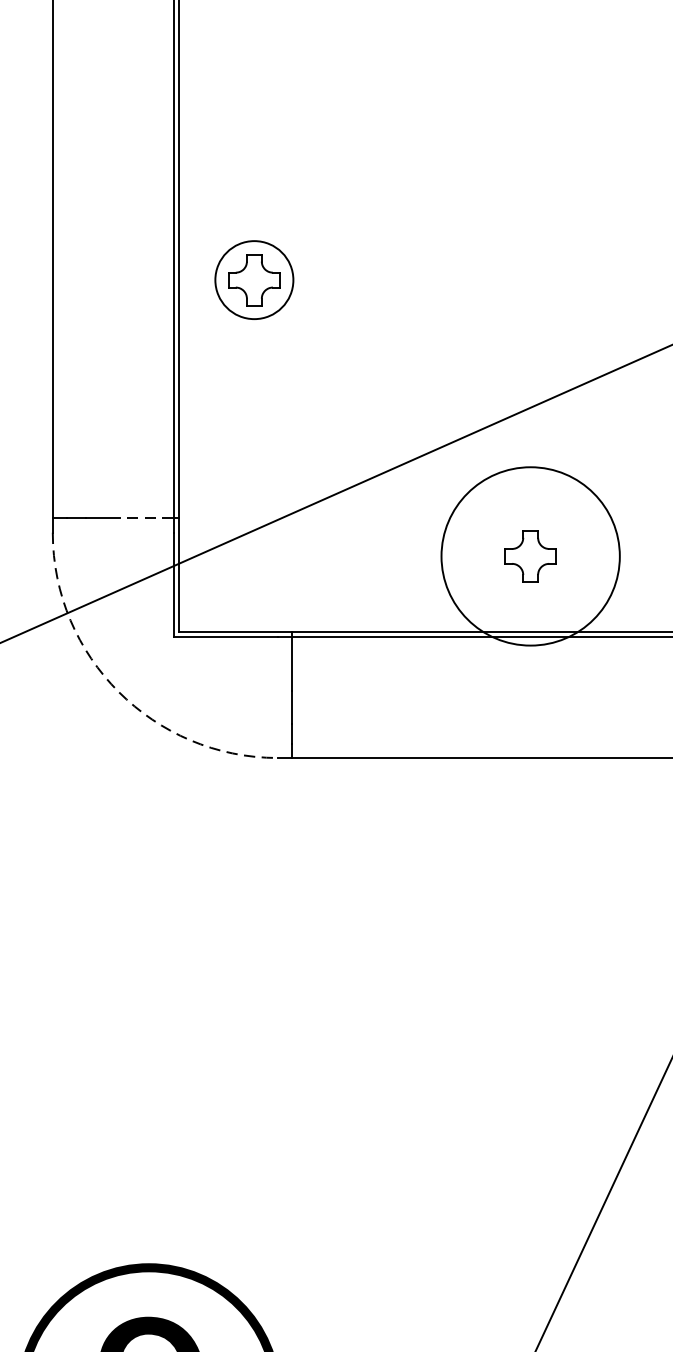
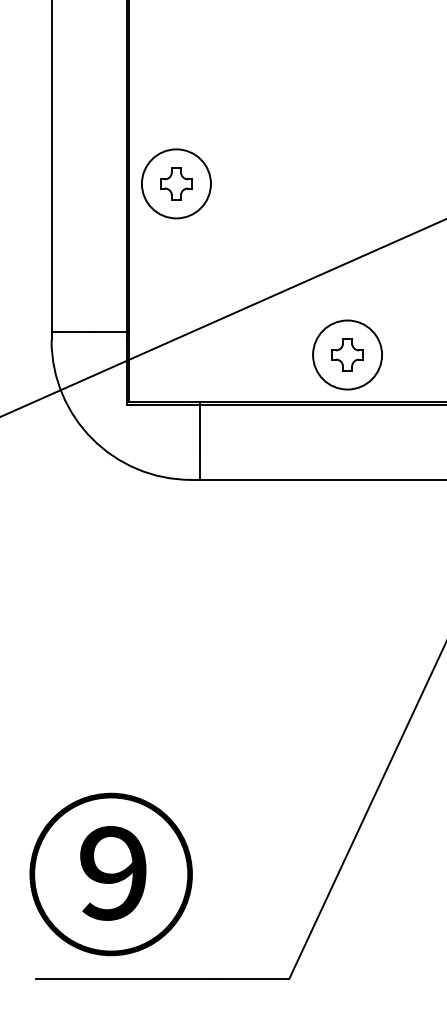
circle: (252, 279) -> (175, 183), size x1.43
line: (146, 518) -> (109, 331), dashed -> solid
circle: (530, 555) -> (347, 354), size x0.62
arc: (118, 692) -> (92, 439), dashed -> solid

